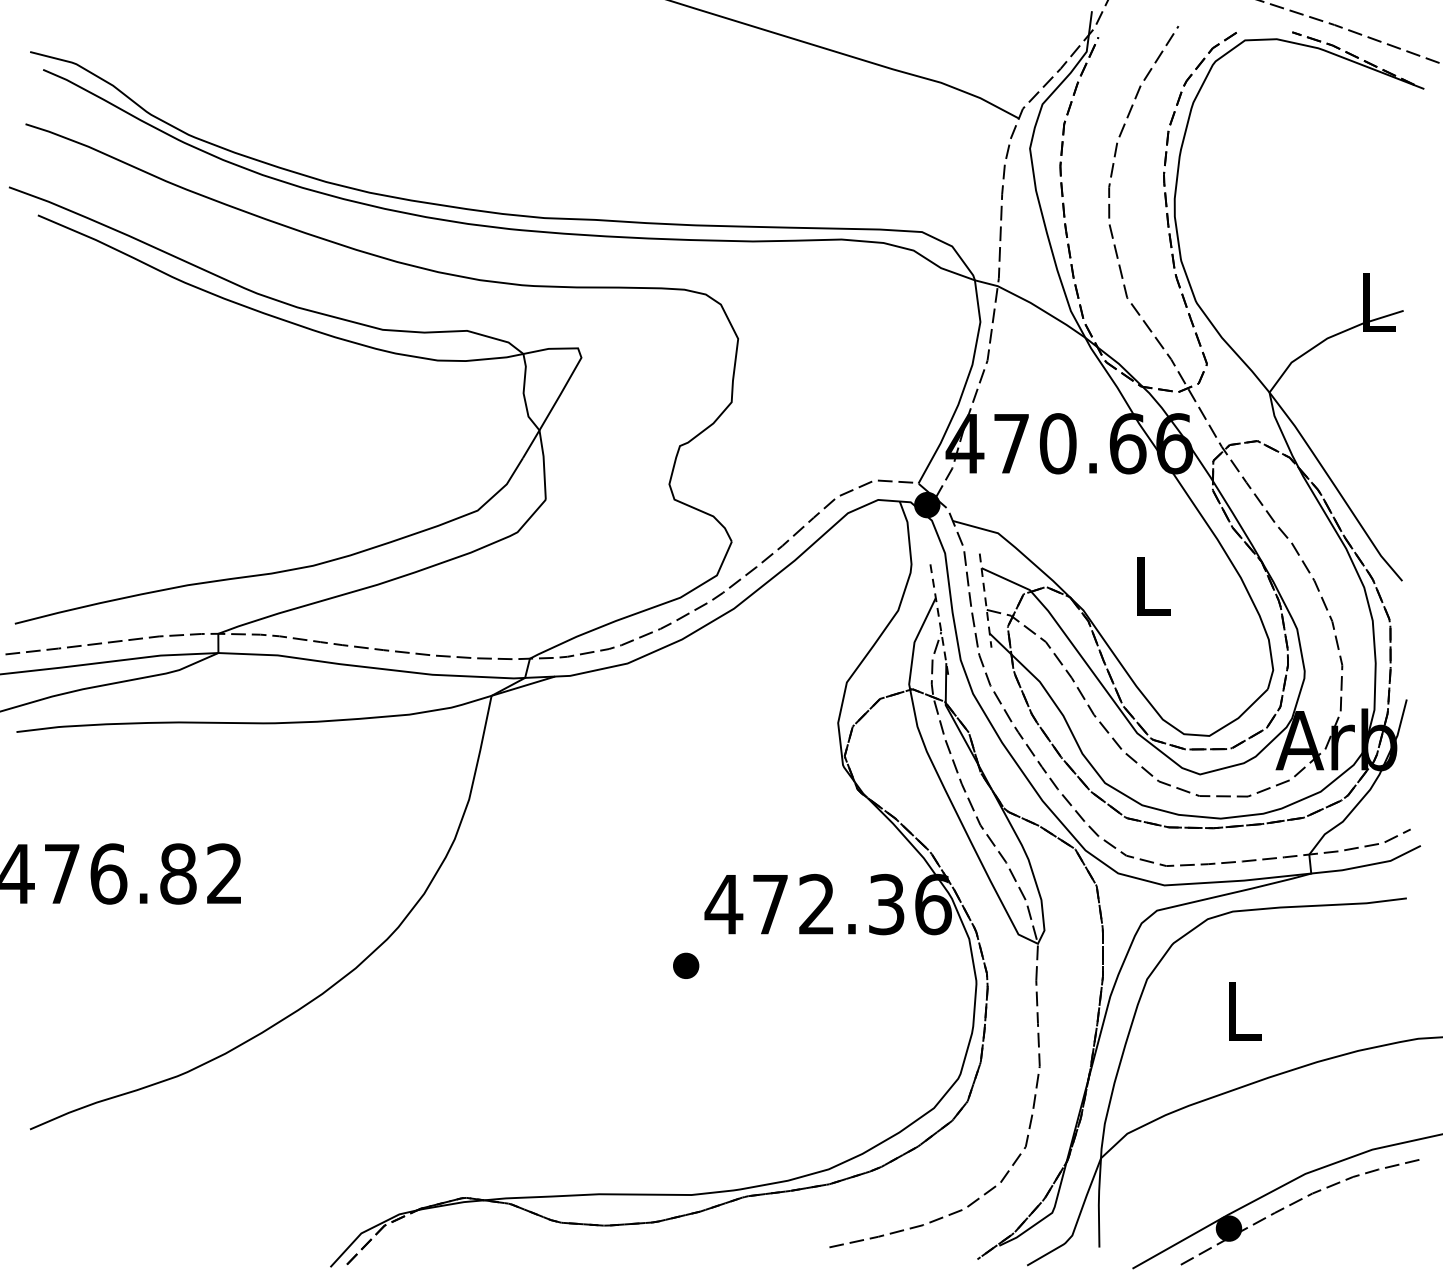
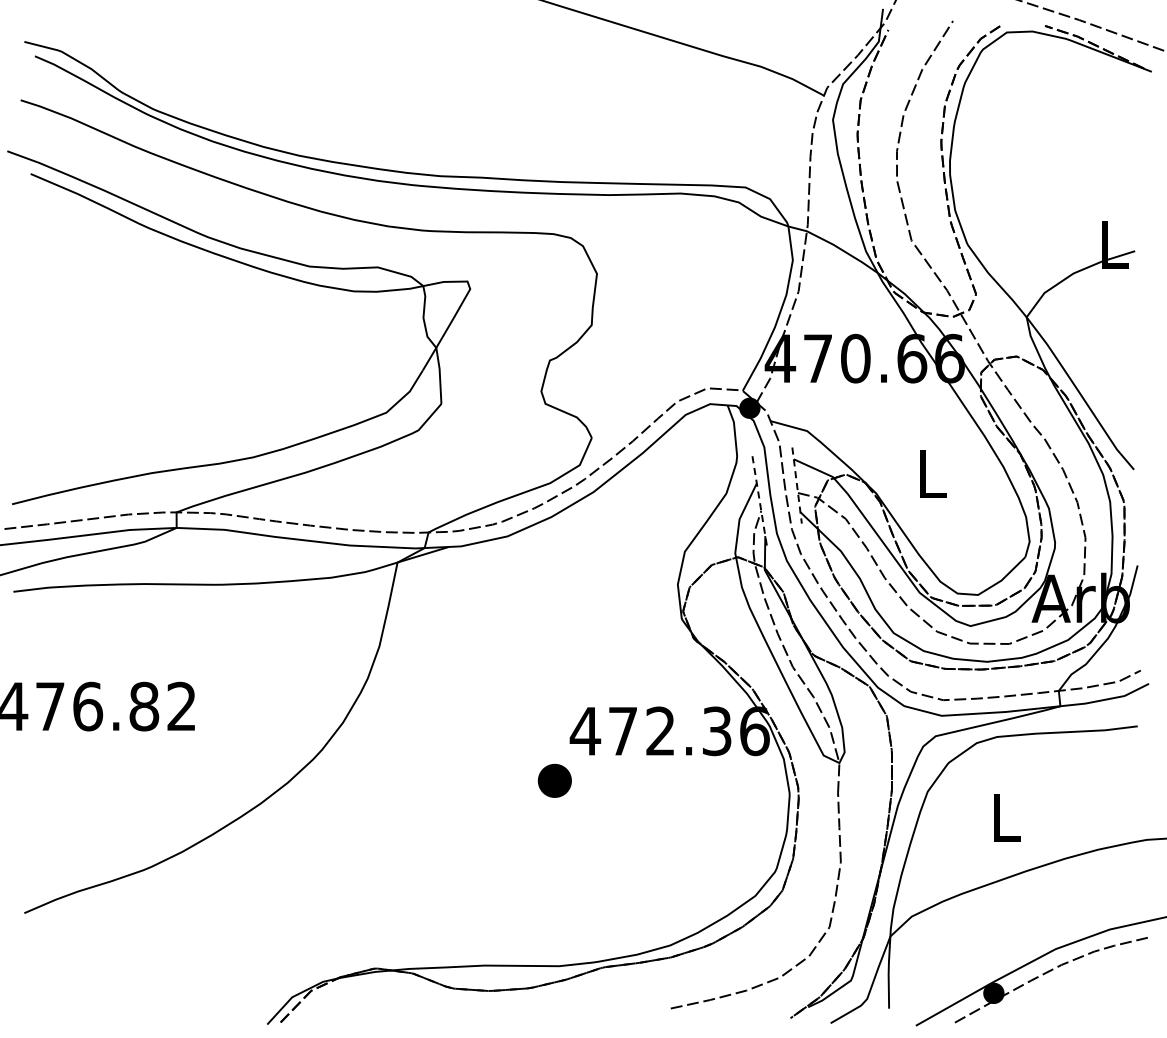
part: (685, 965) -> (554, 780), size x1.6

